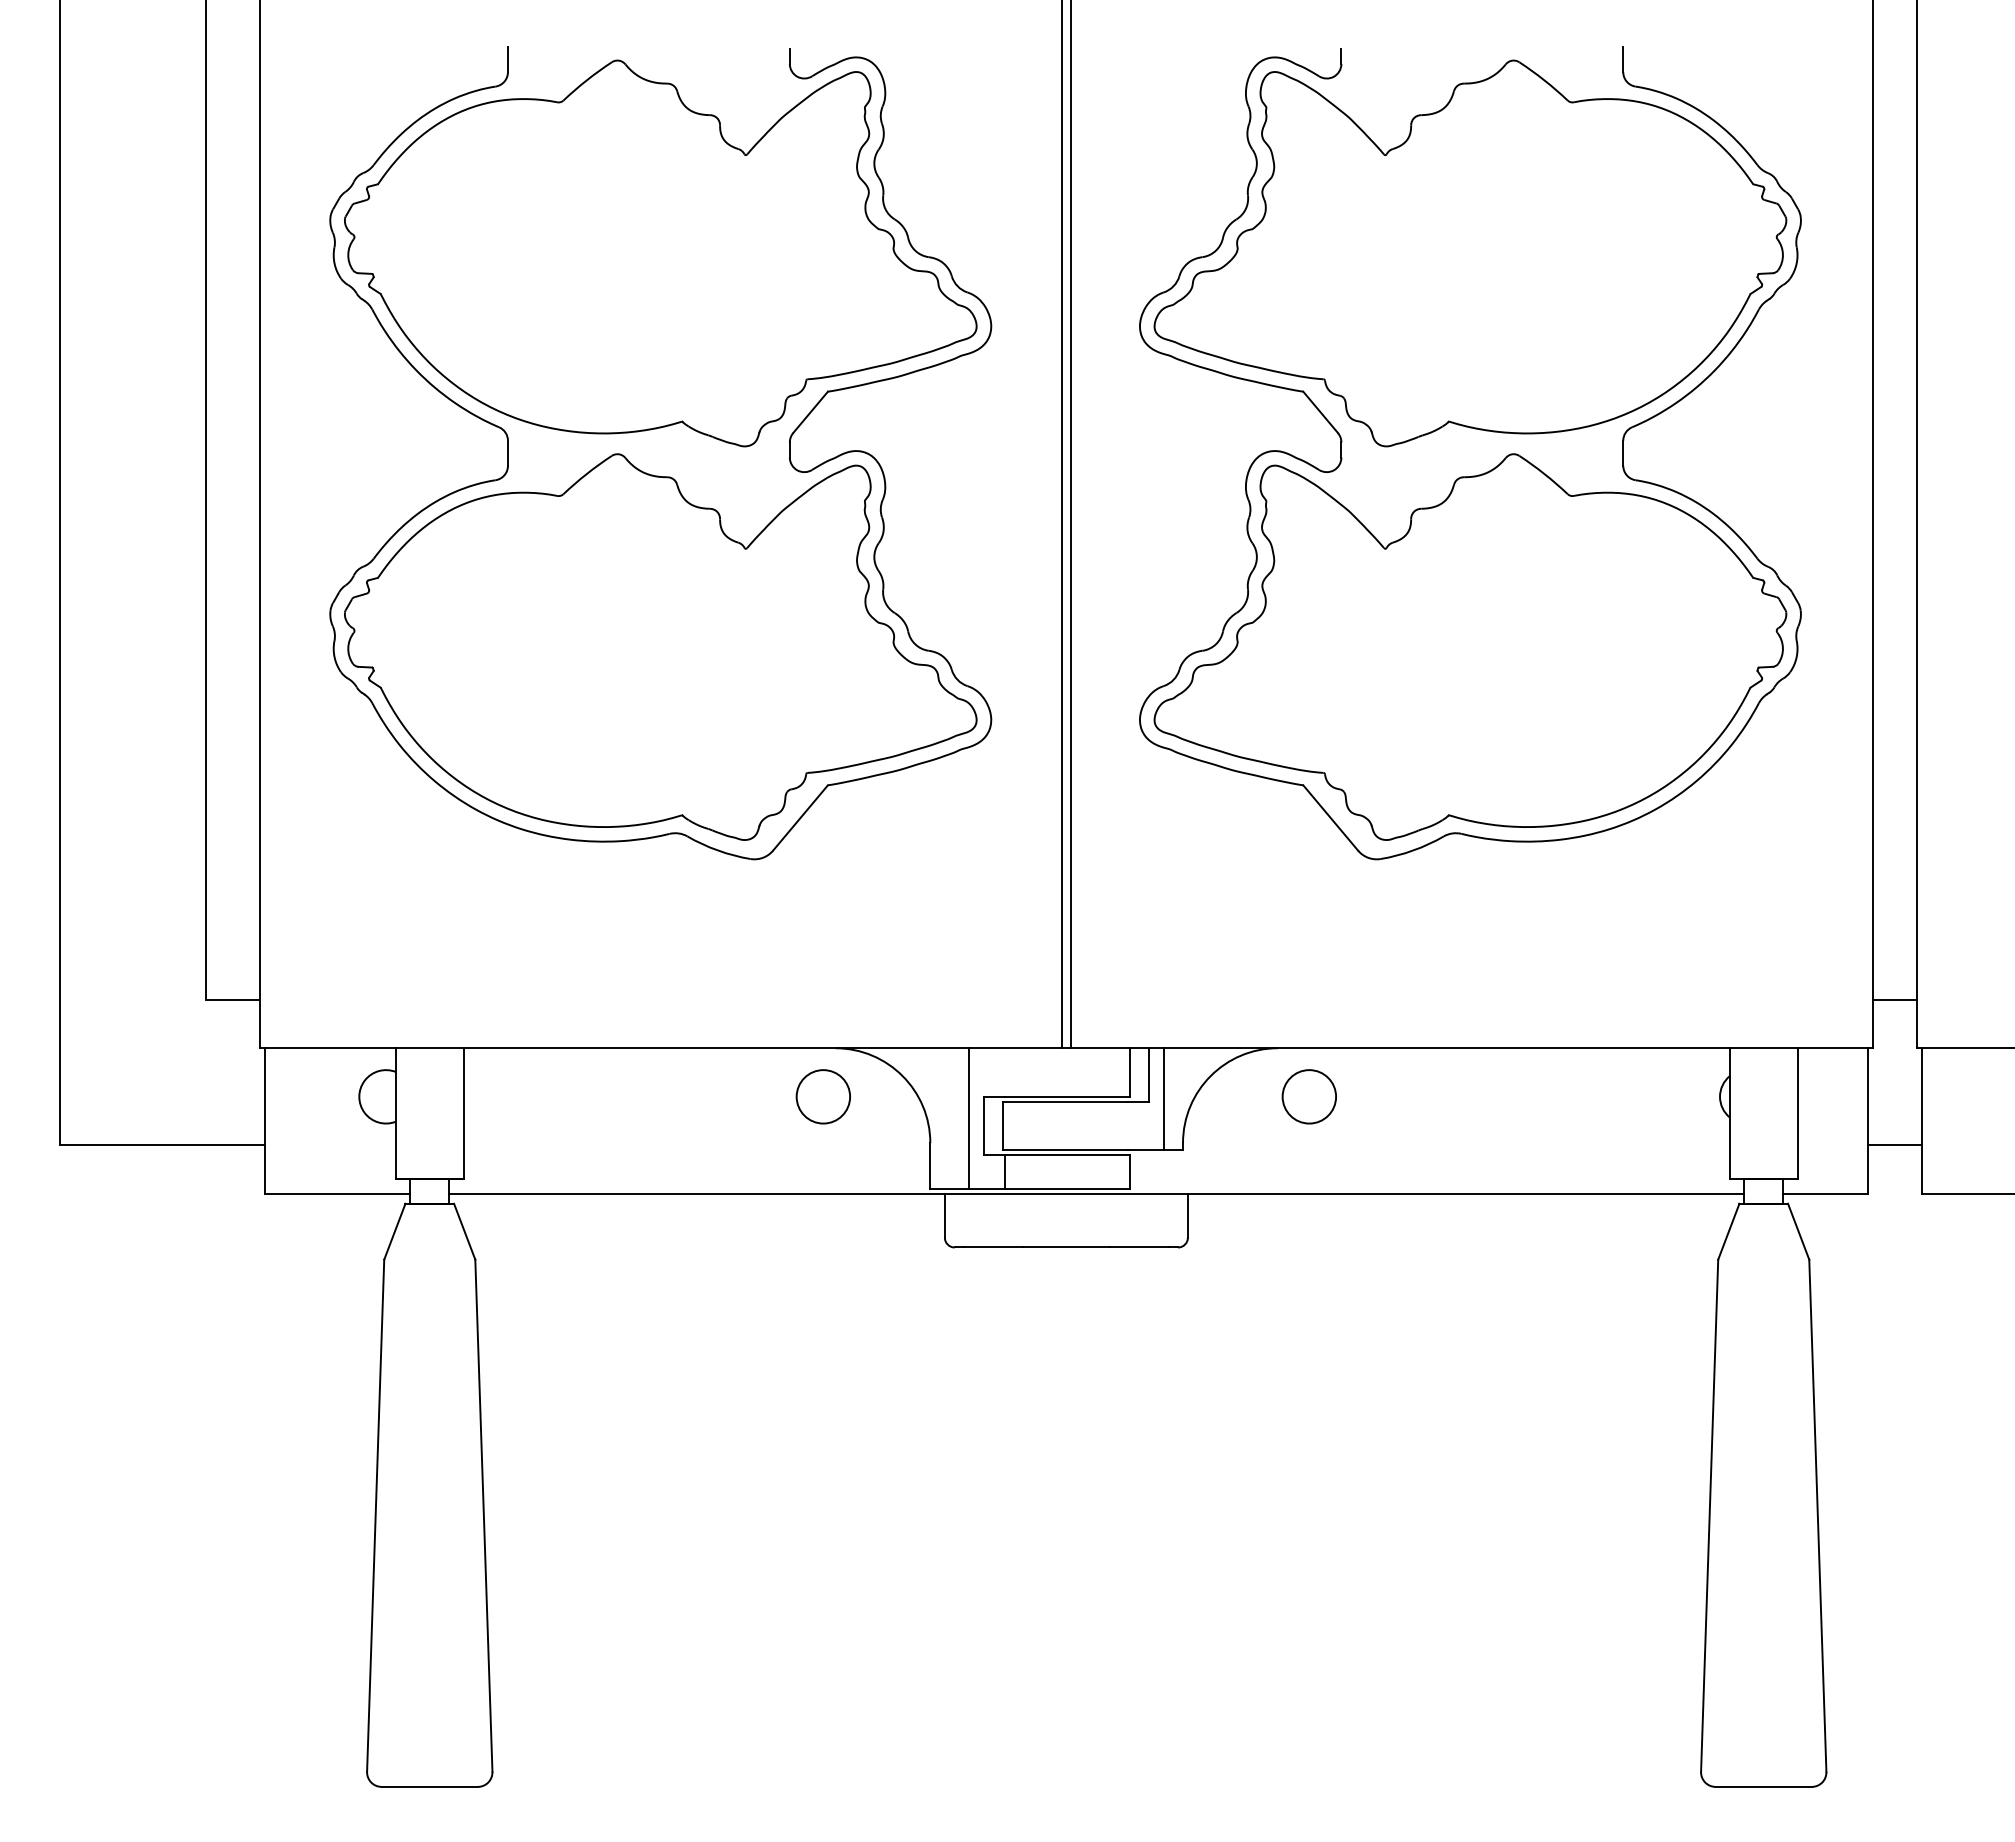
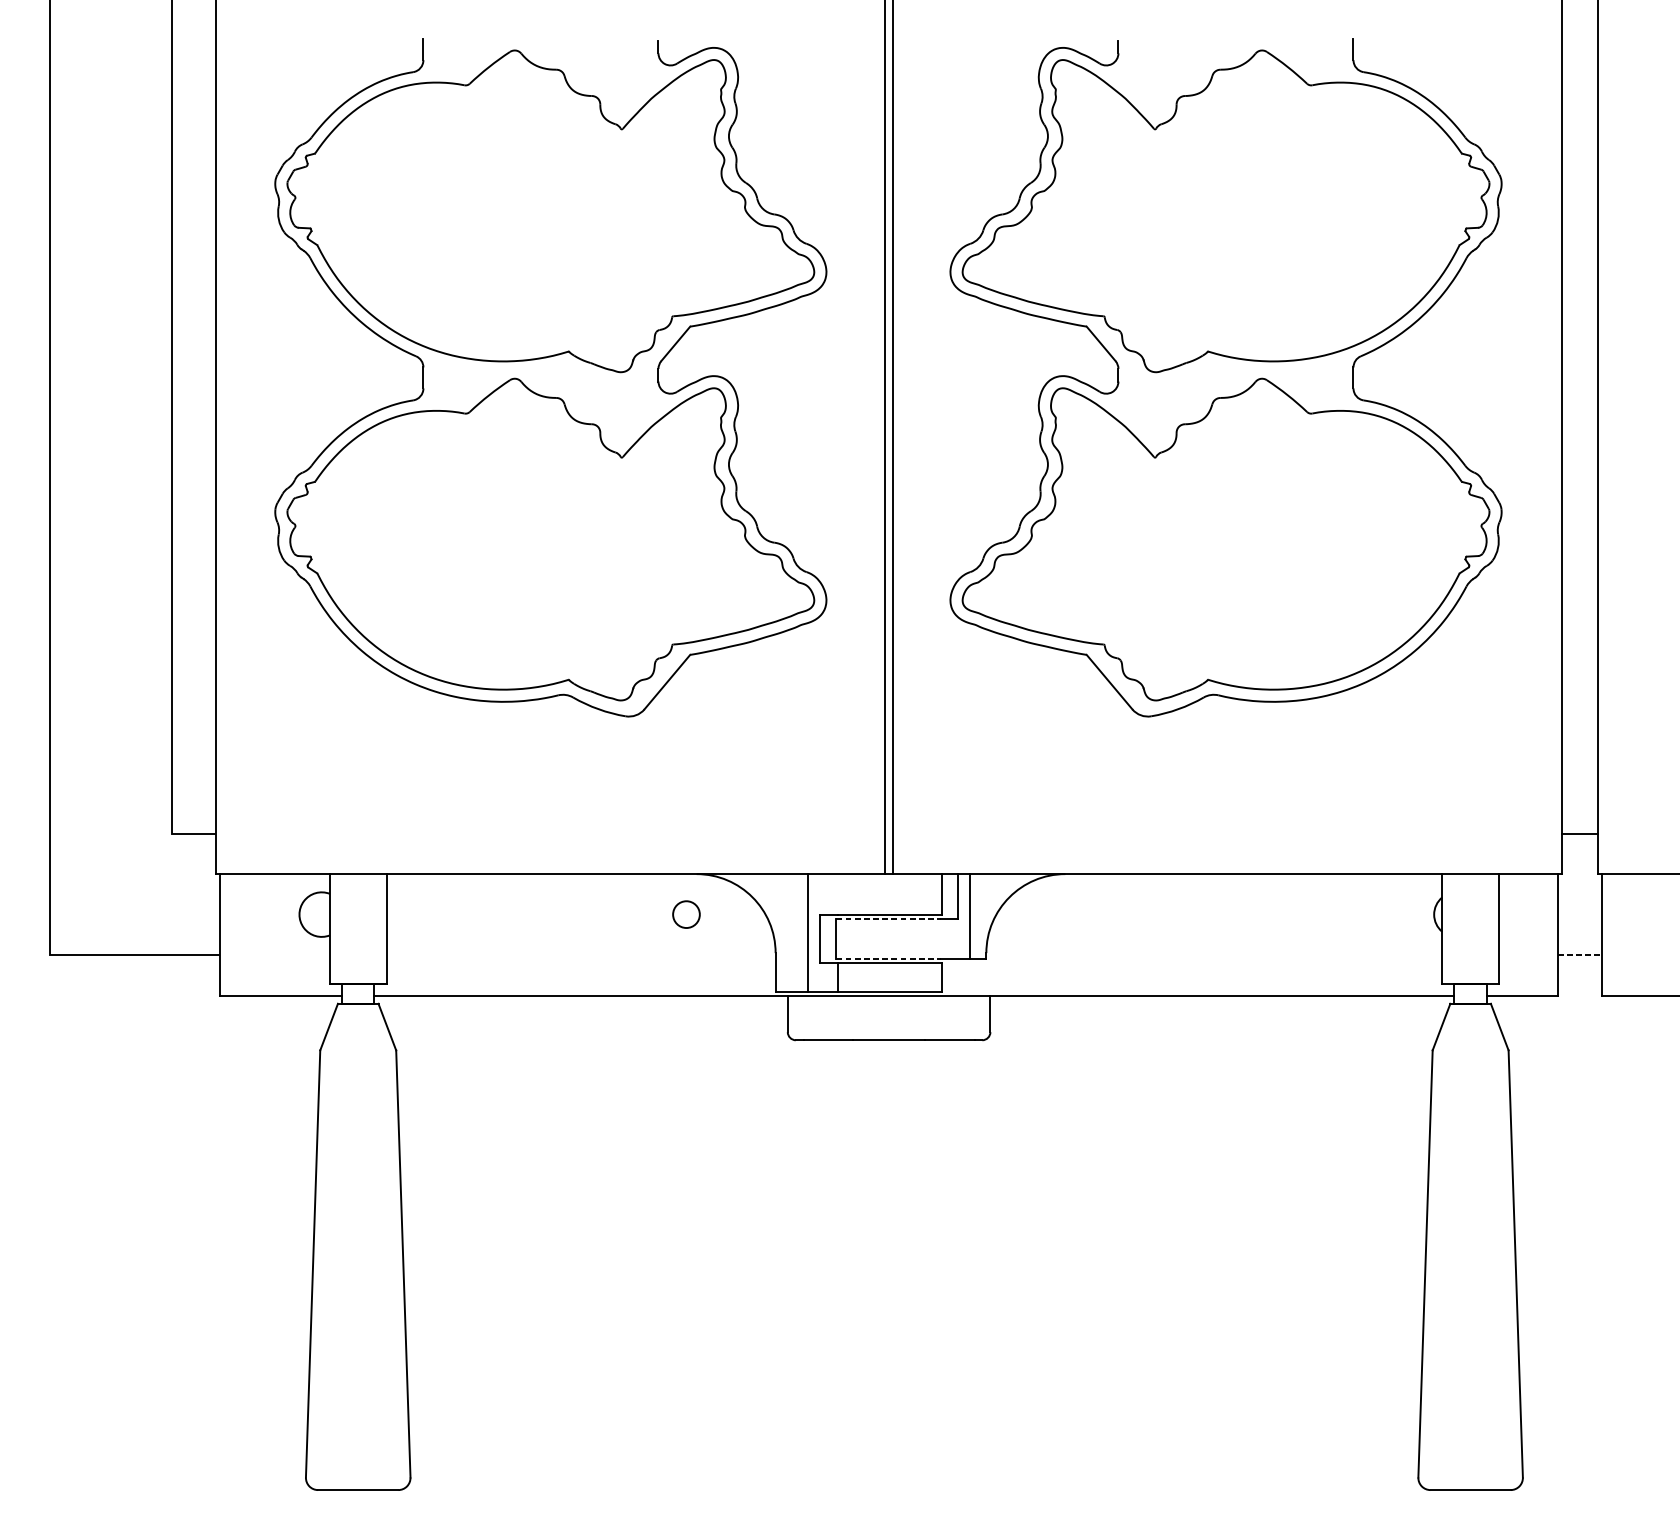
circle: (823, 1096) -> (686, 914), size x0.6
circle: (1308, 1096) -> (1091, 914), removed
line: (1066, 1101) -> (889, 918), solid -> dashed
line: (1894, 1145) -> (1579, 955), solid -> dashed
line: (1066, 1150) -> (889, 959), solid -> dashed

